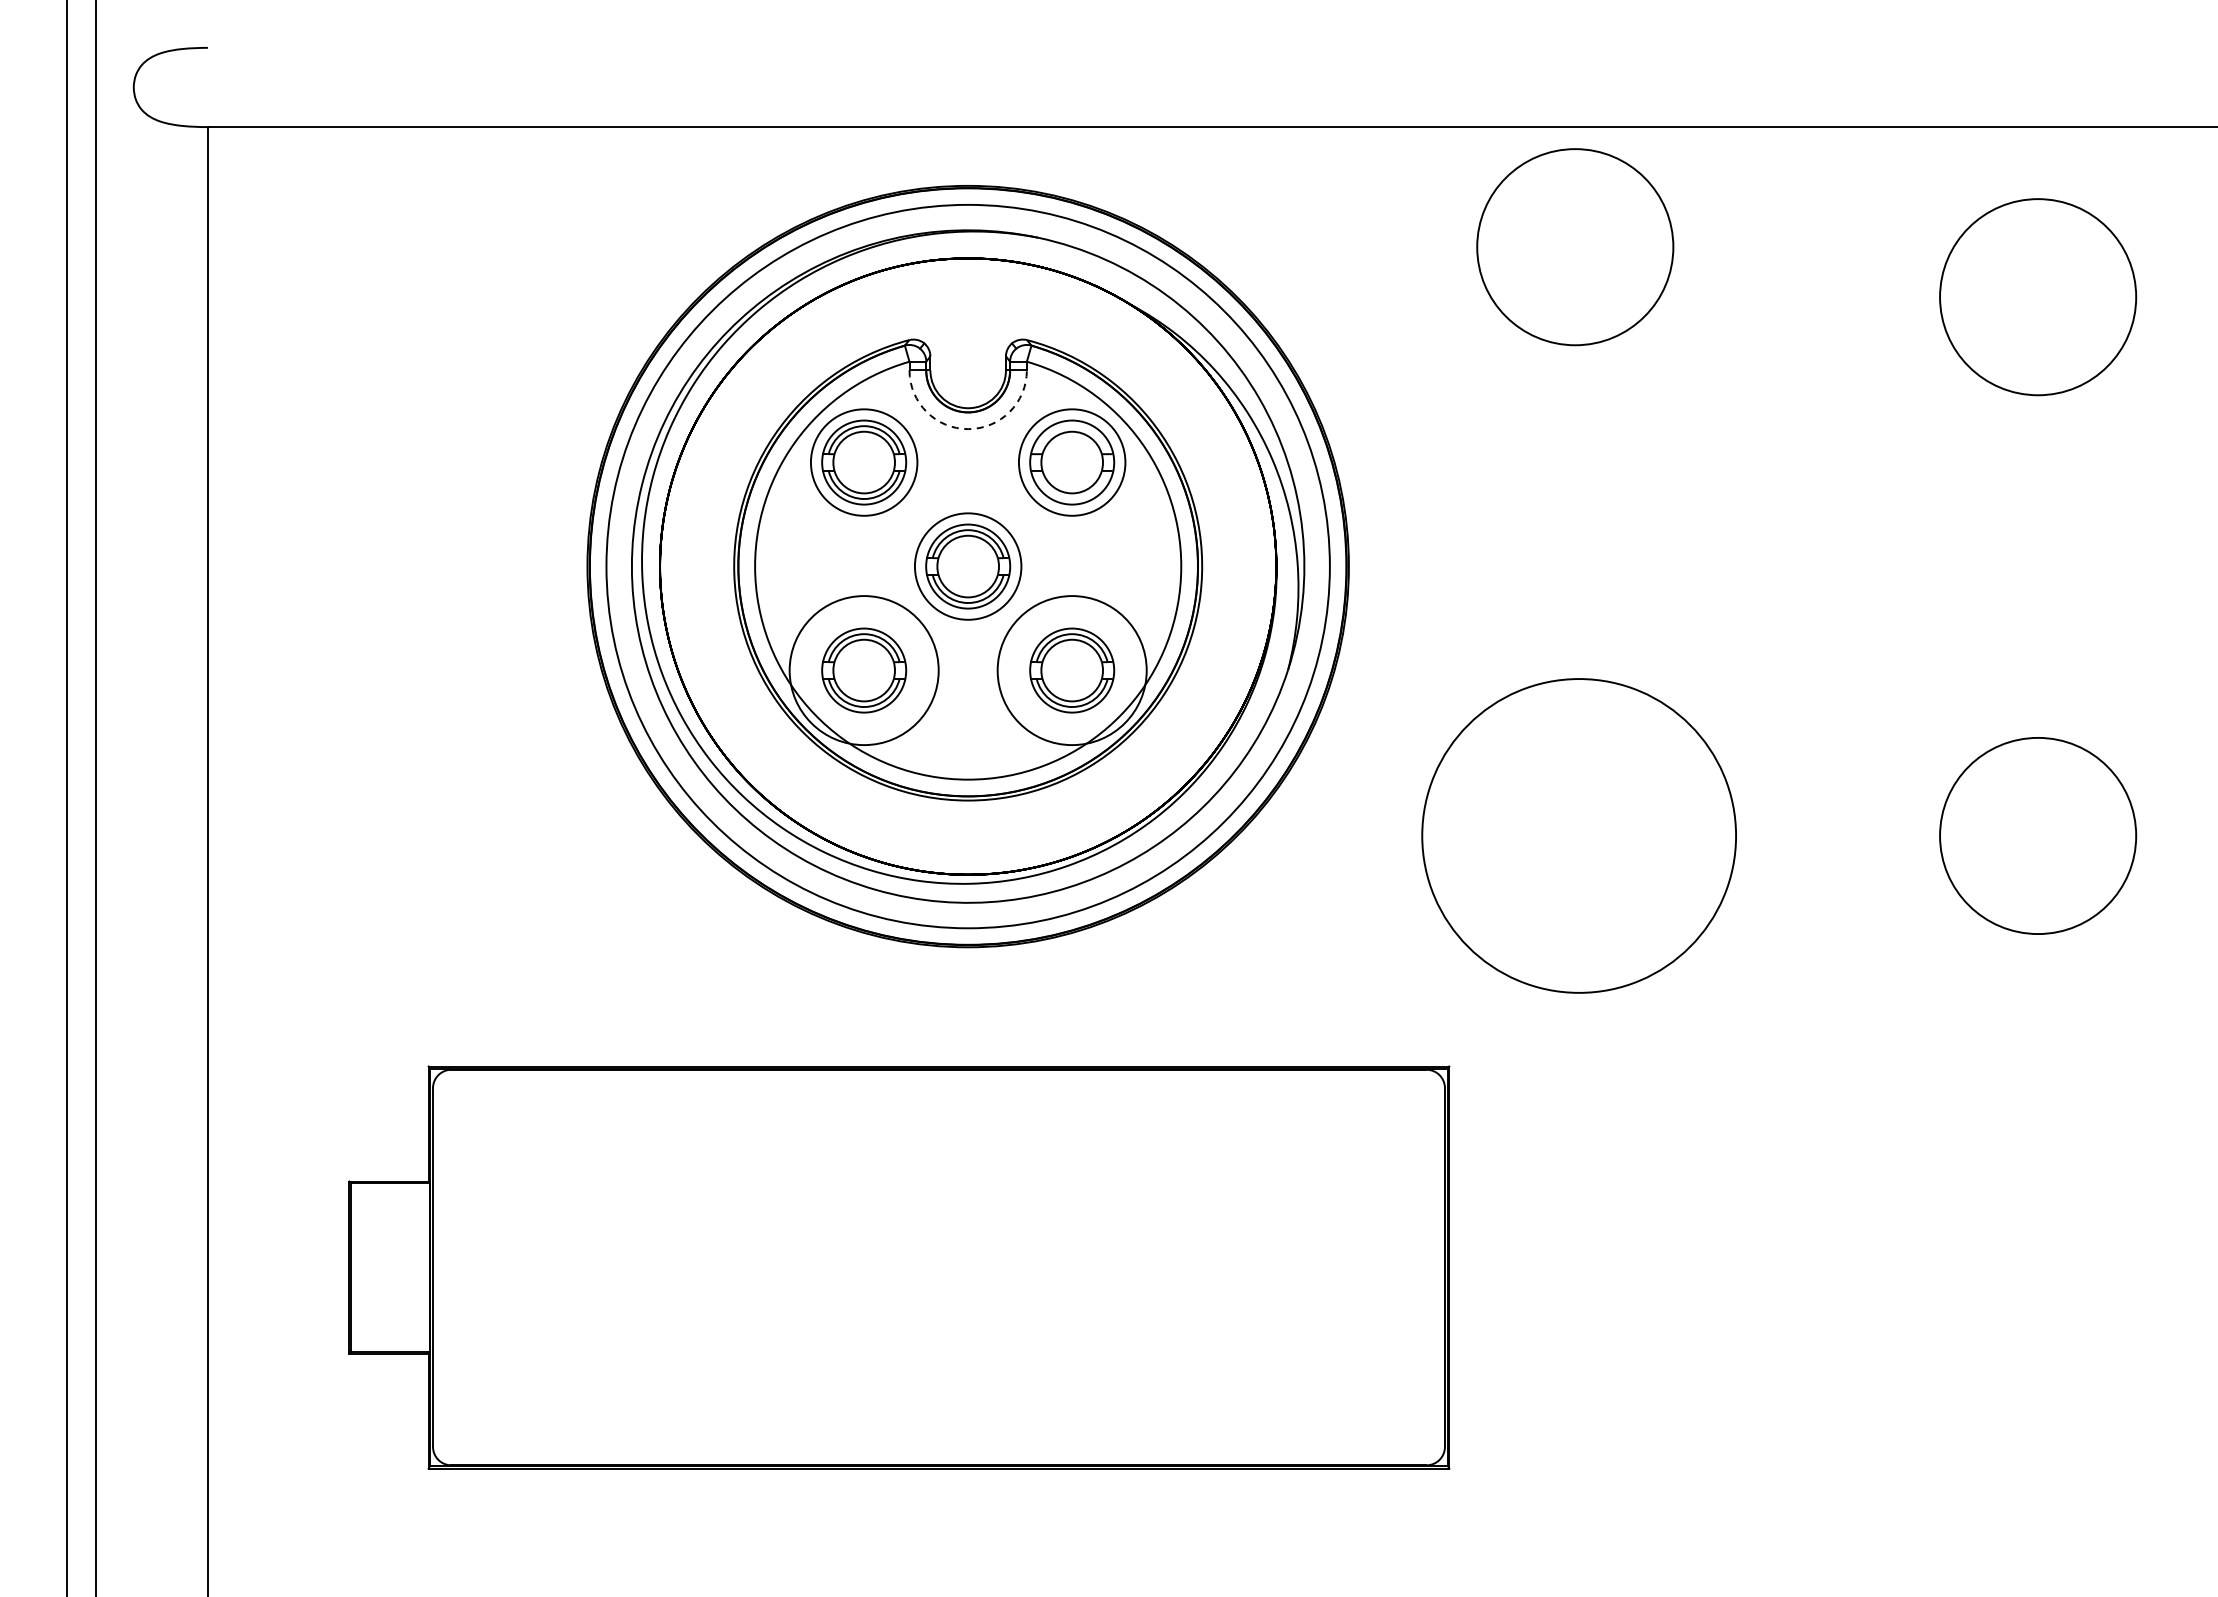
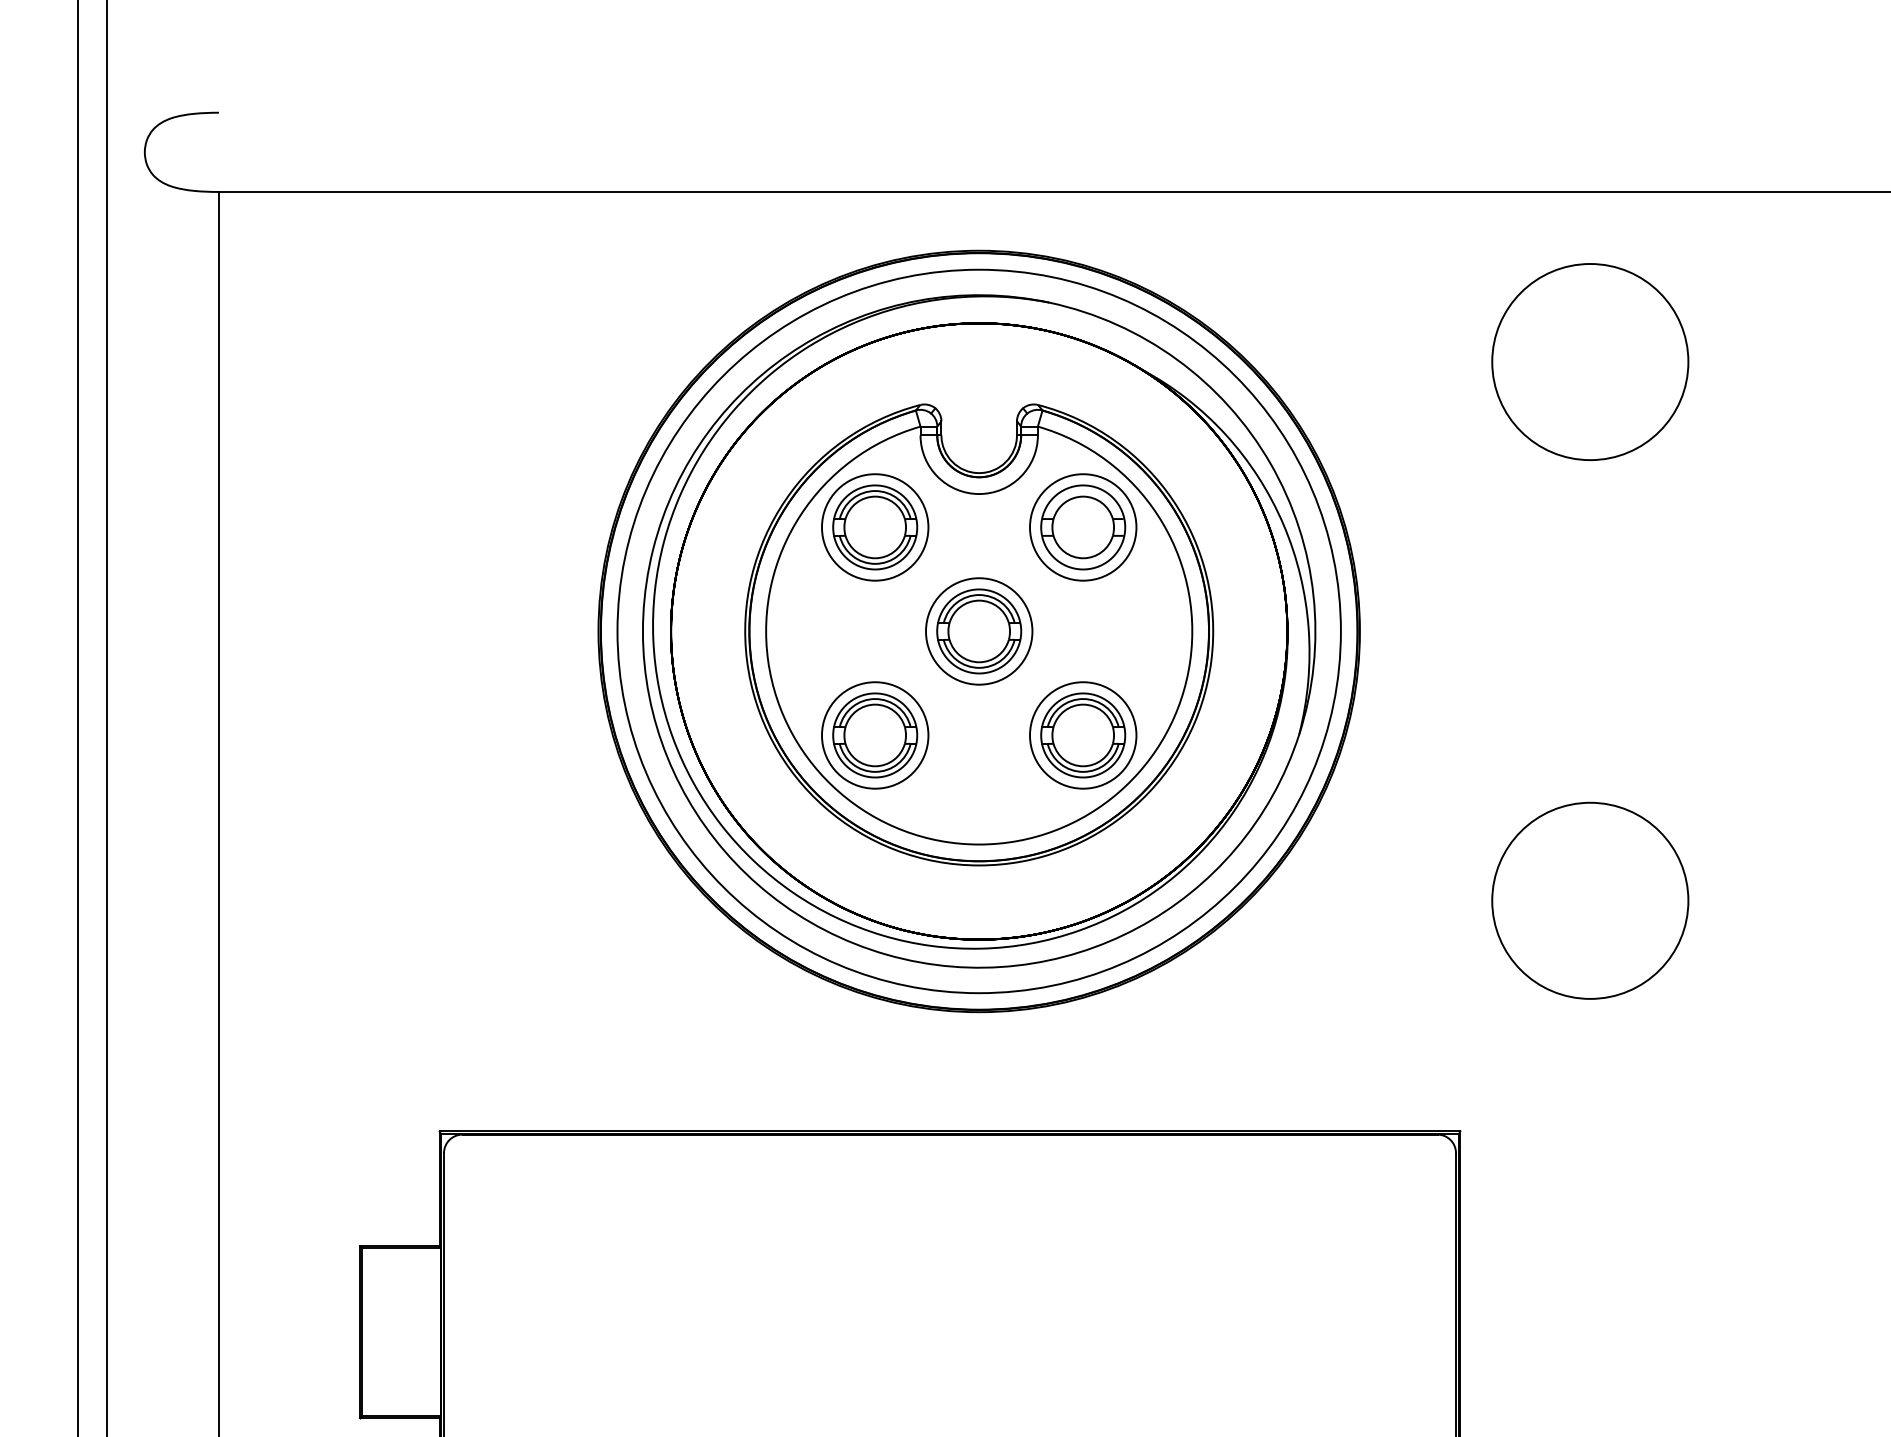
circle: (1575, 247) -> (1590, 362), moved
arc: (968, 429) -> (979, 494), dashed -> solid
circle: (863, 670) -> (874, 735), size x0.71
circle: (1071, 670) -> (1082, 735), size x0.71
circle: (1579, 835) -> (1590, 900), size x0.62

